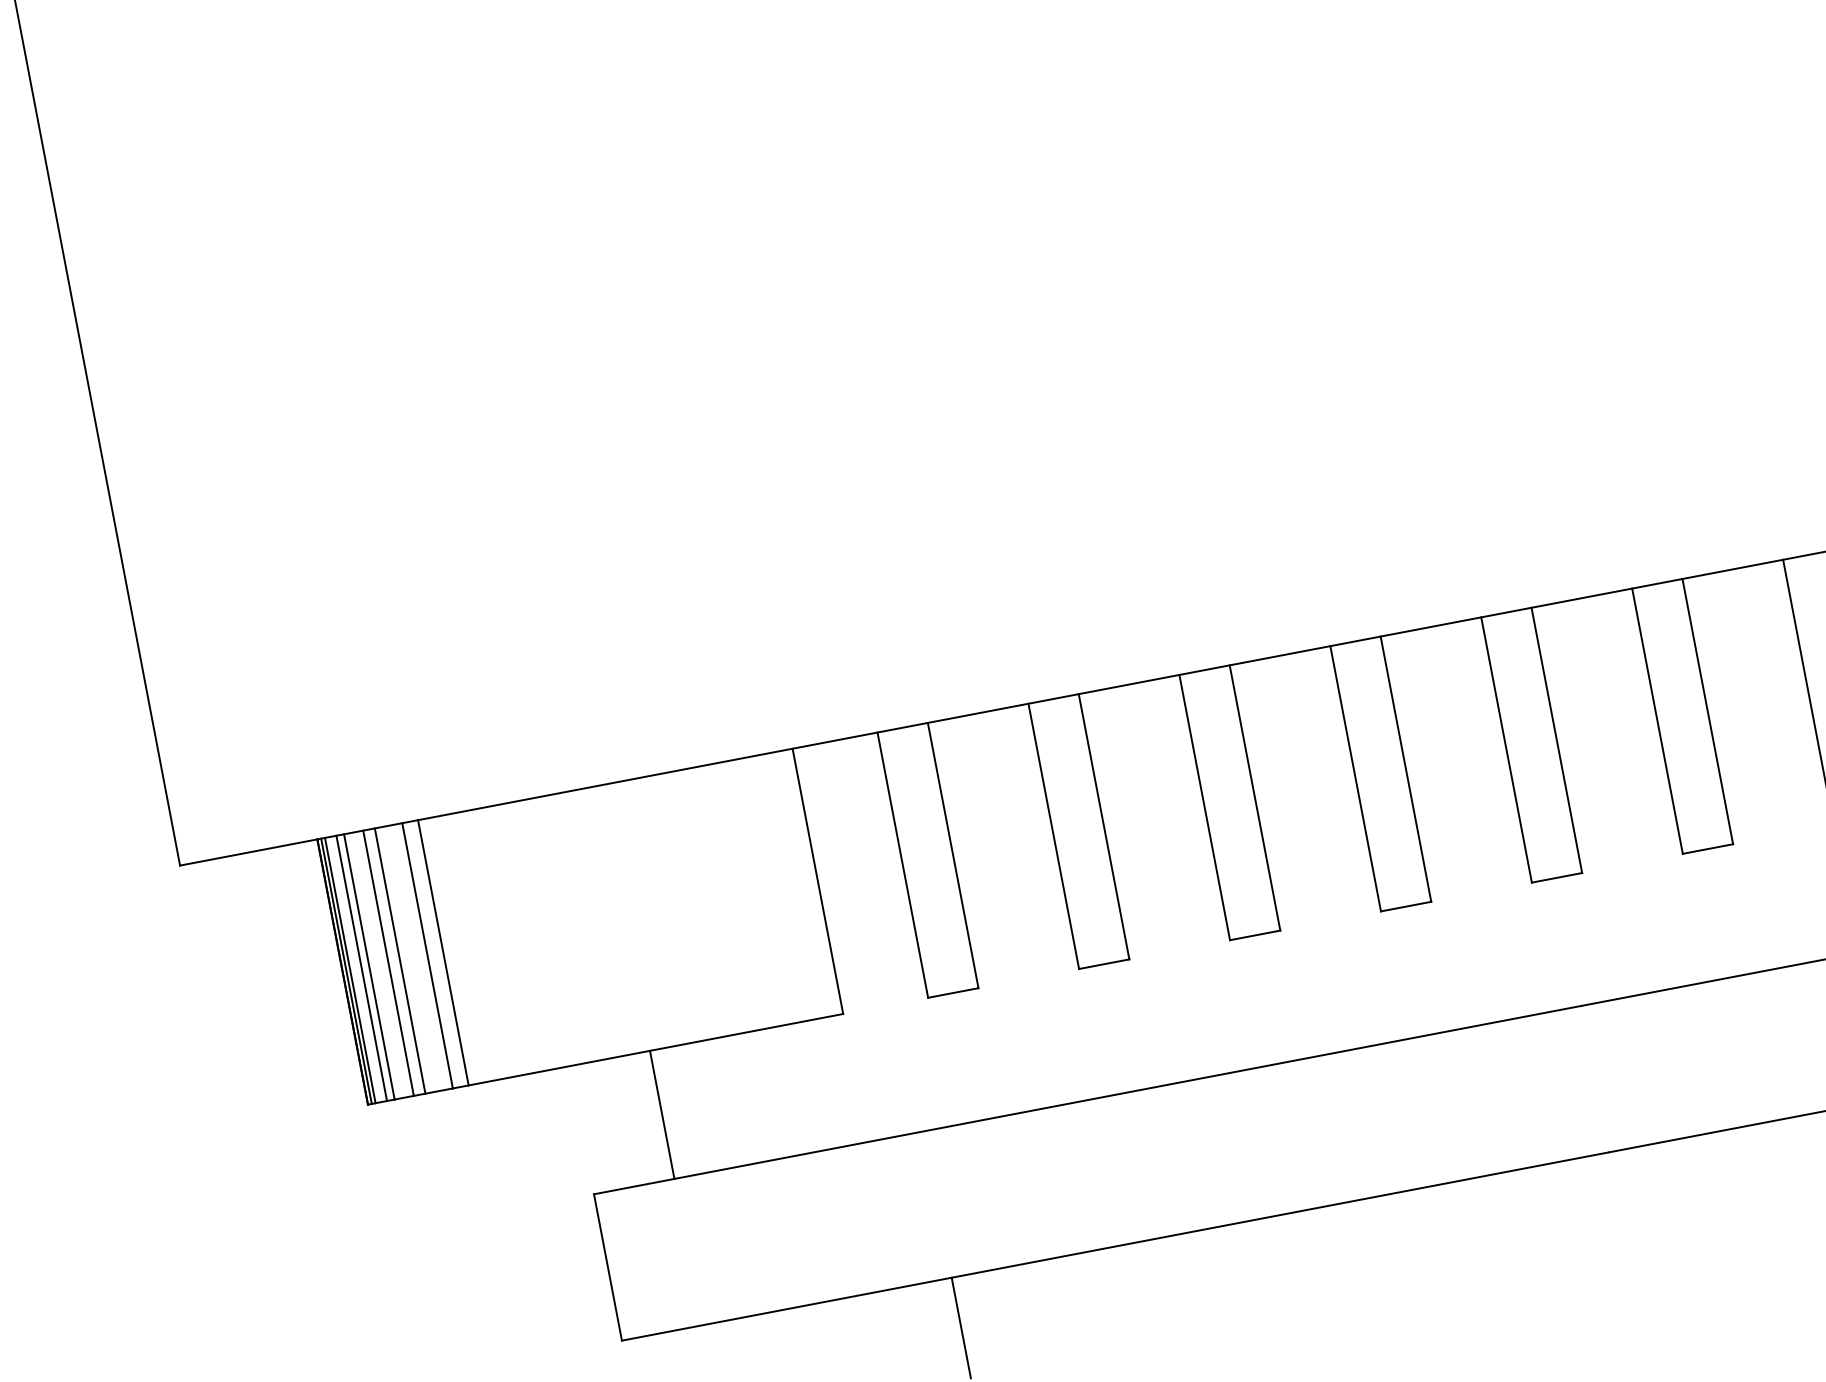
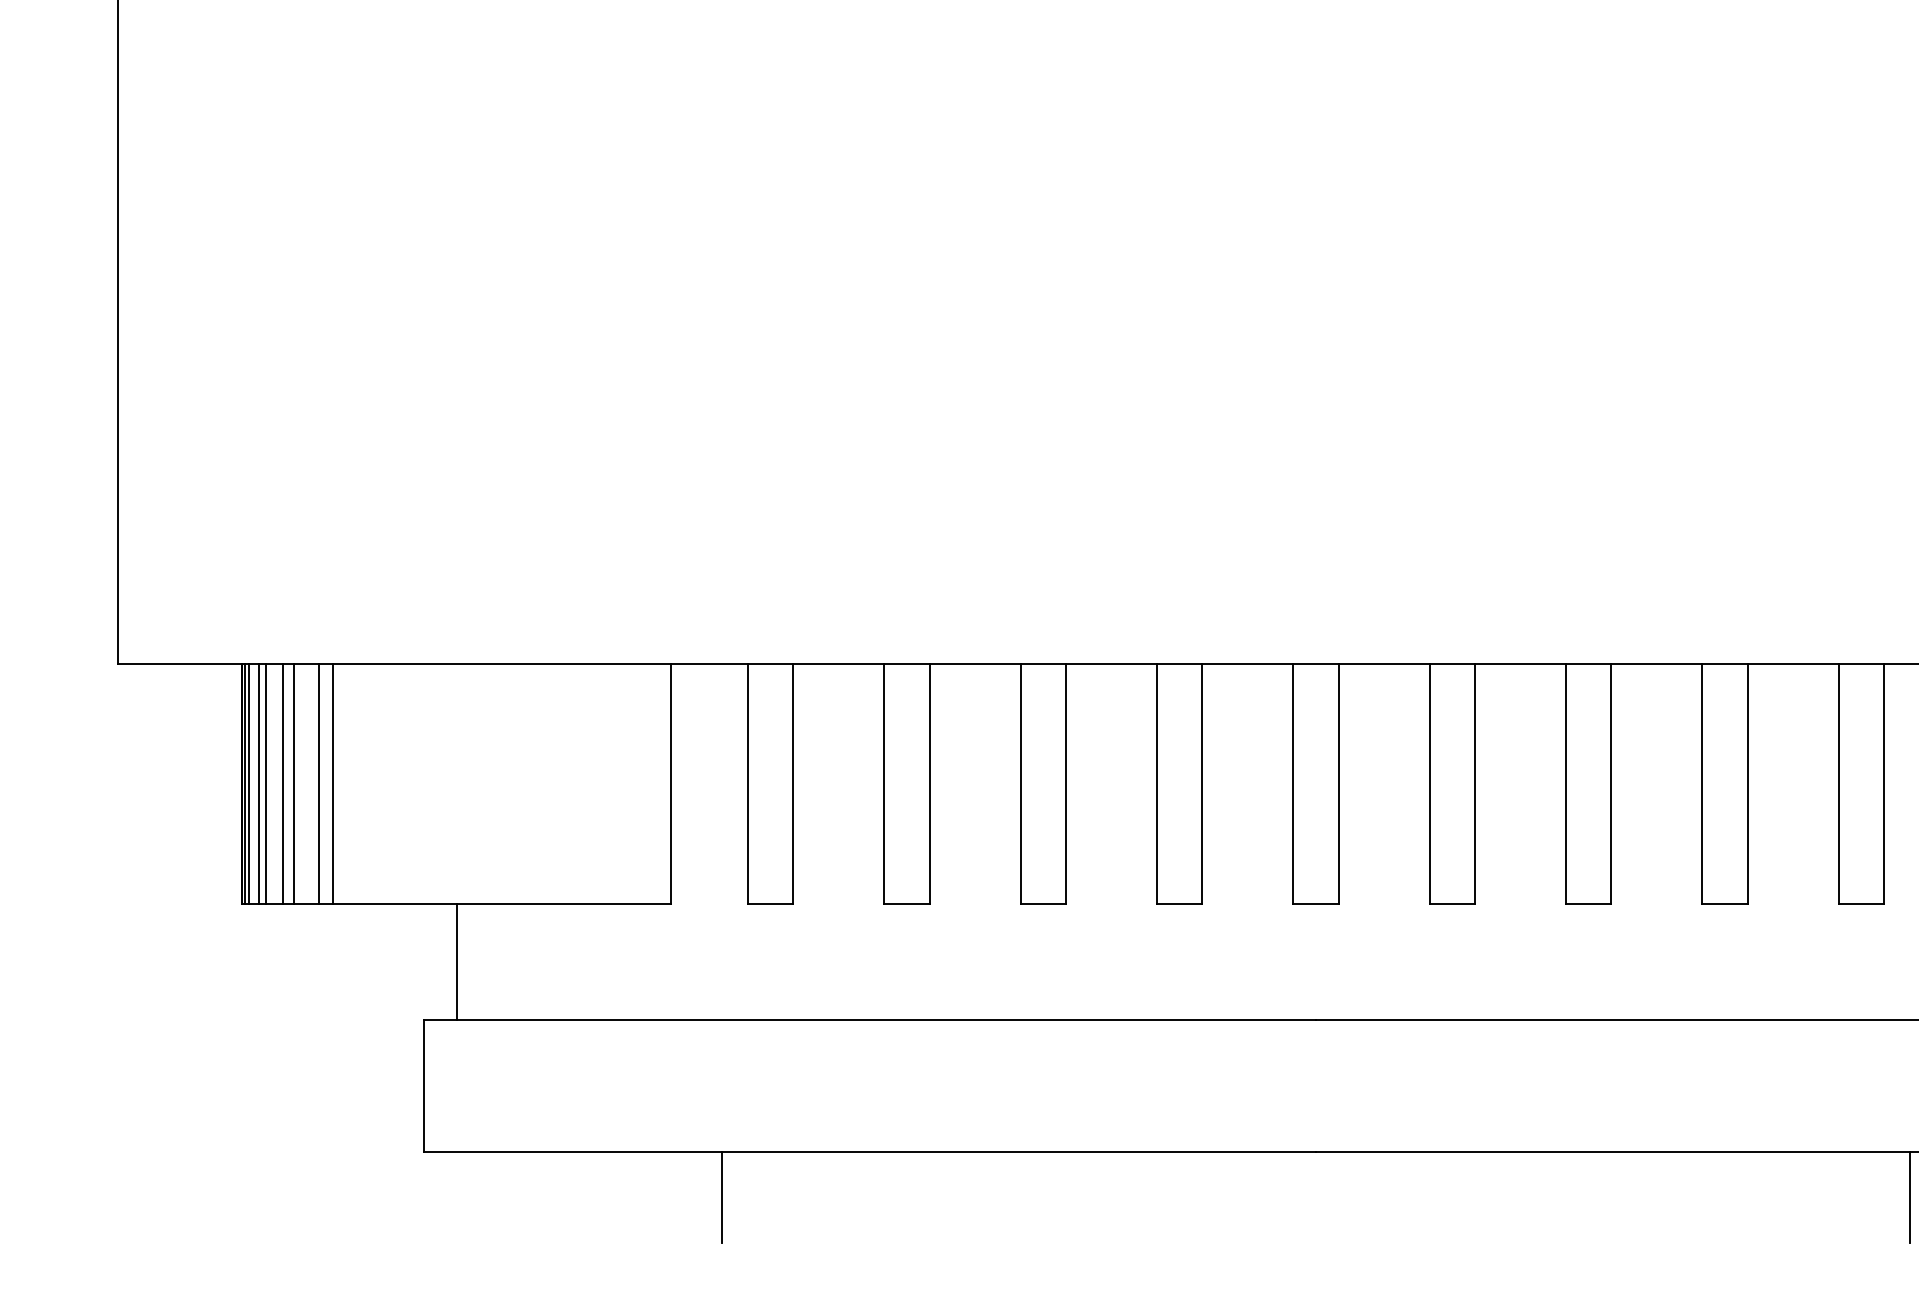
line: (661, 1114) -> (456, 961), moved

